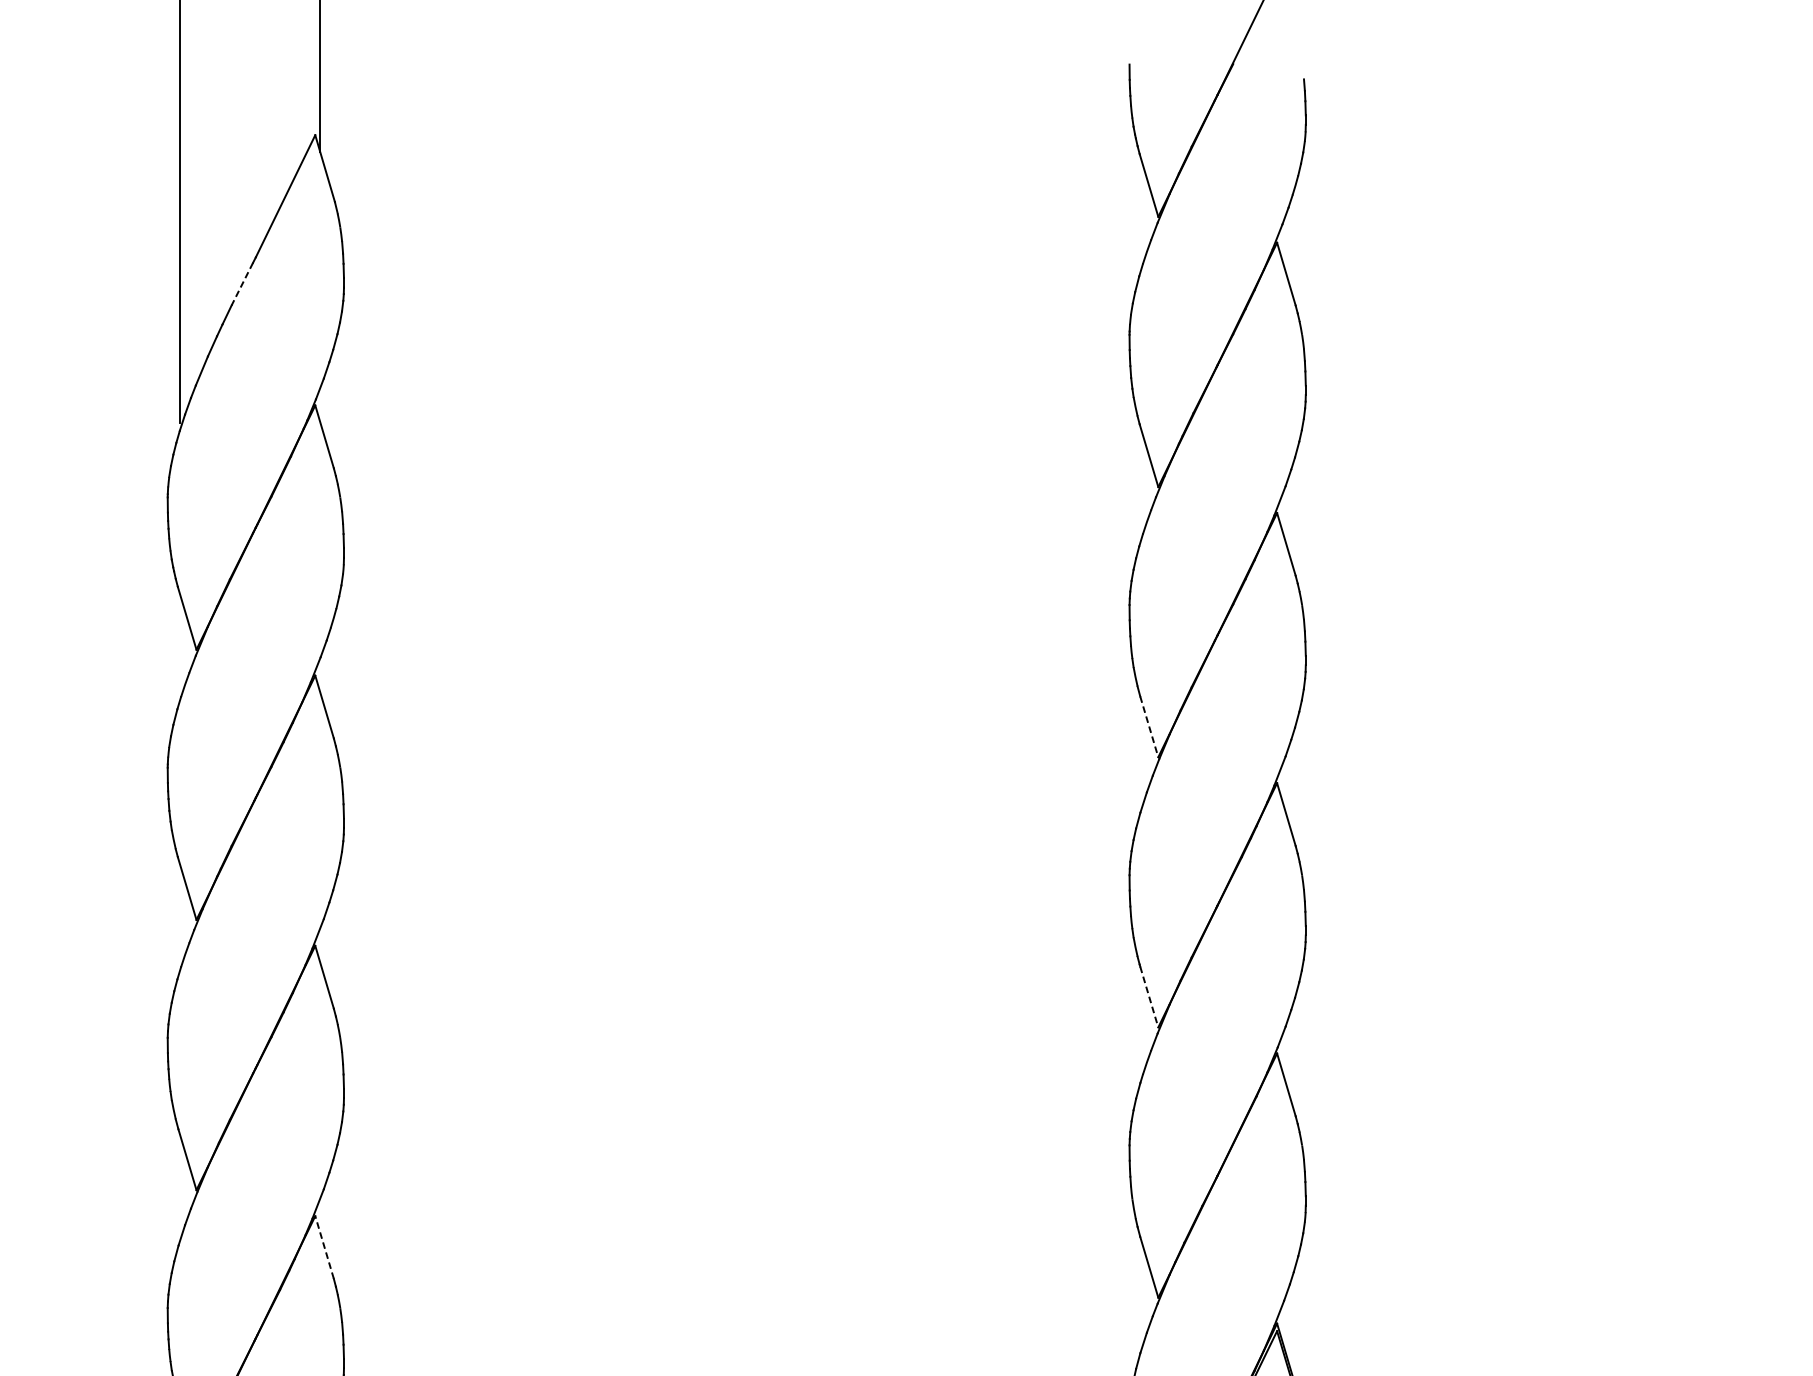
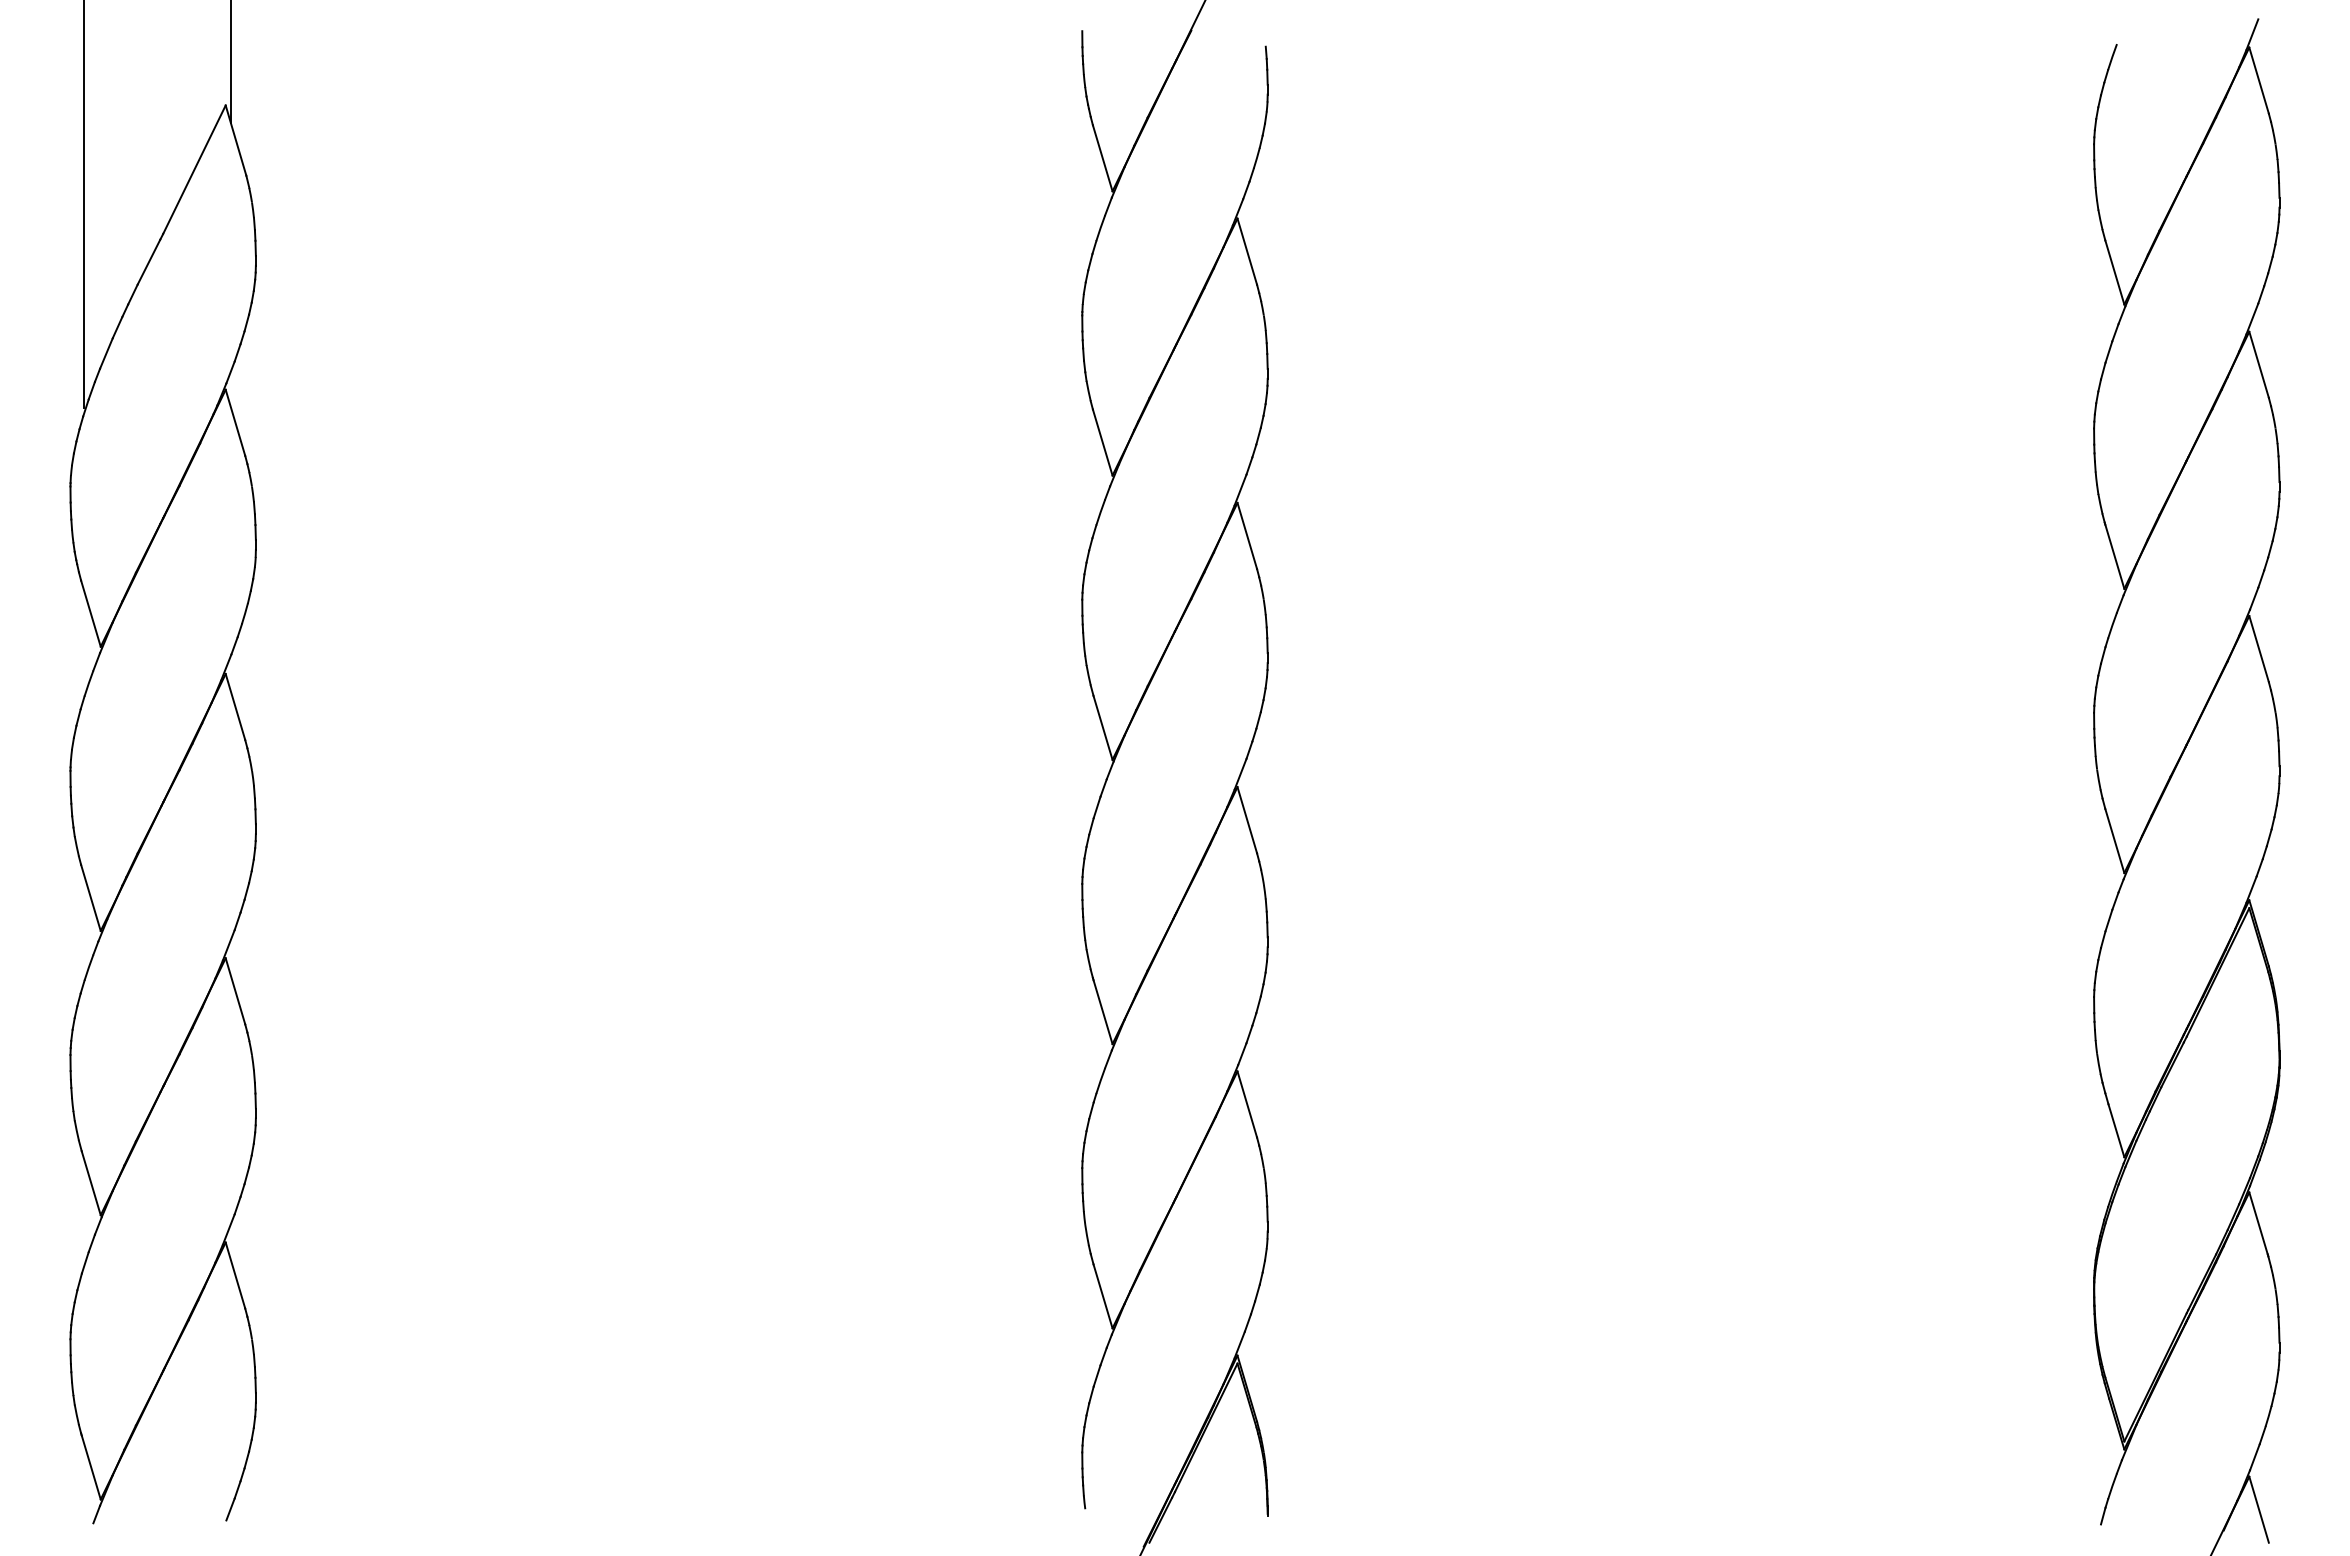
line: (241, 284) -> (148, 262), dashed -> solid
line: (1149, 727) -> (1103, 728), dashed -> solid
line: (1149, 997) -> (1103, 1012), dashed -> solid
line: (324, 1247) -> (235, 1275), dashed -> solid

